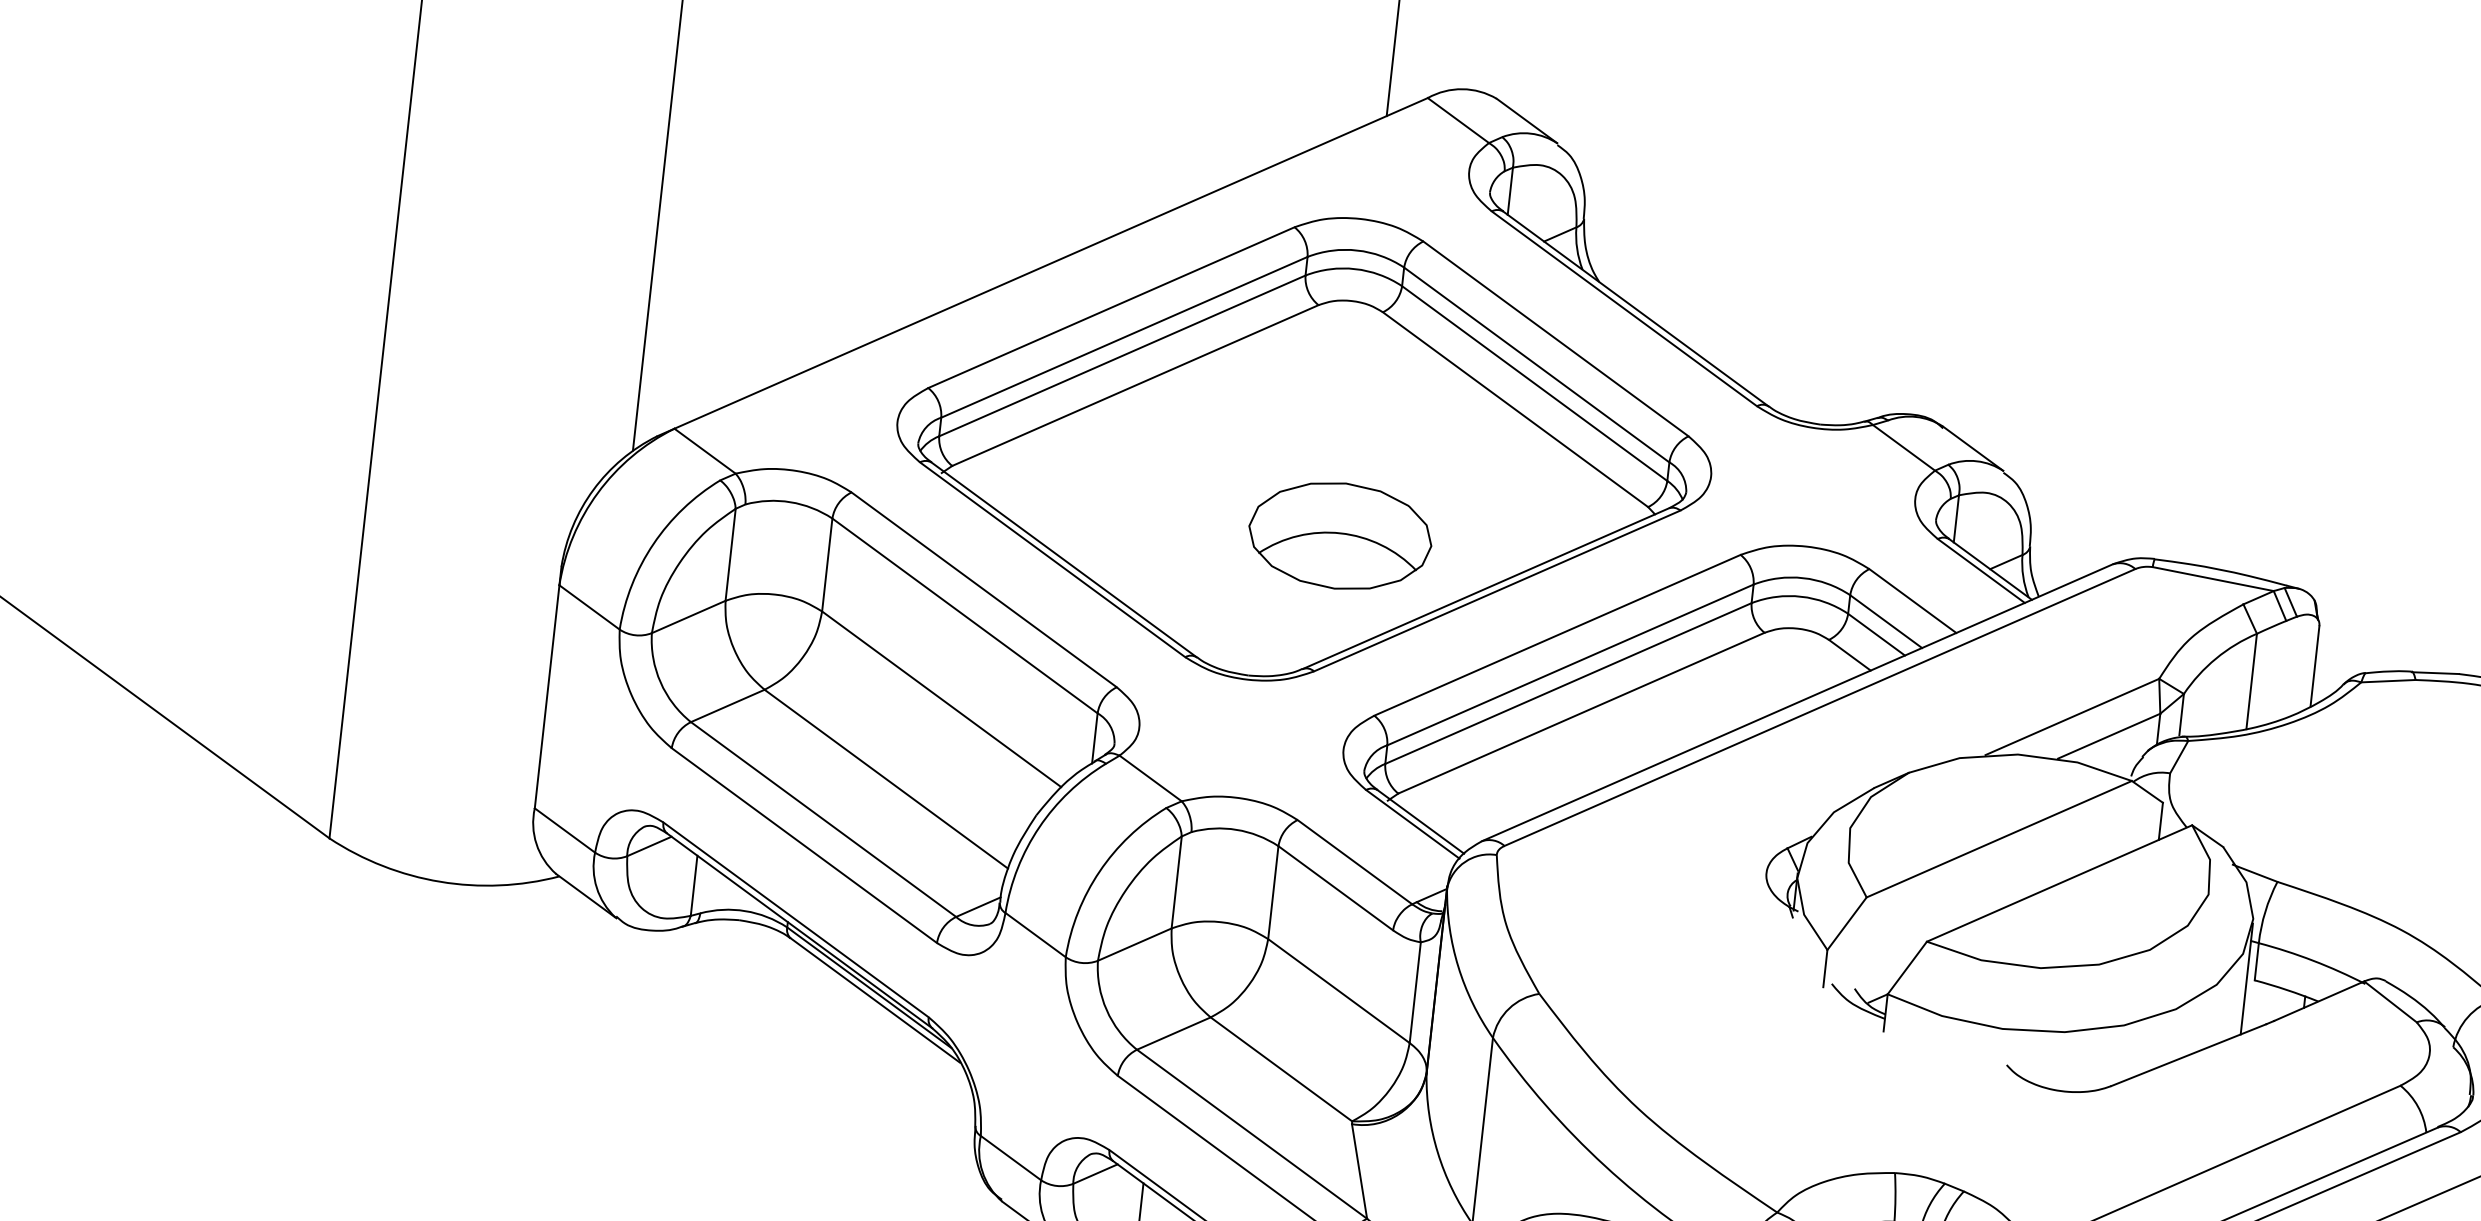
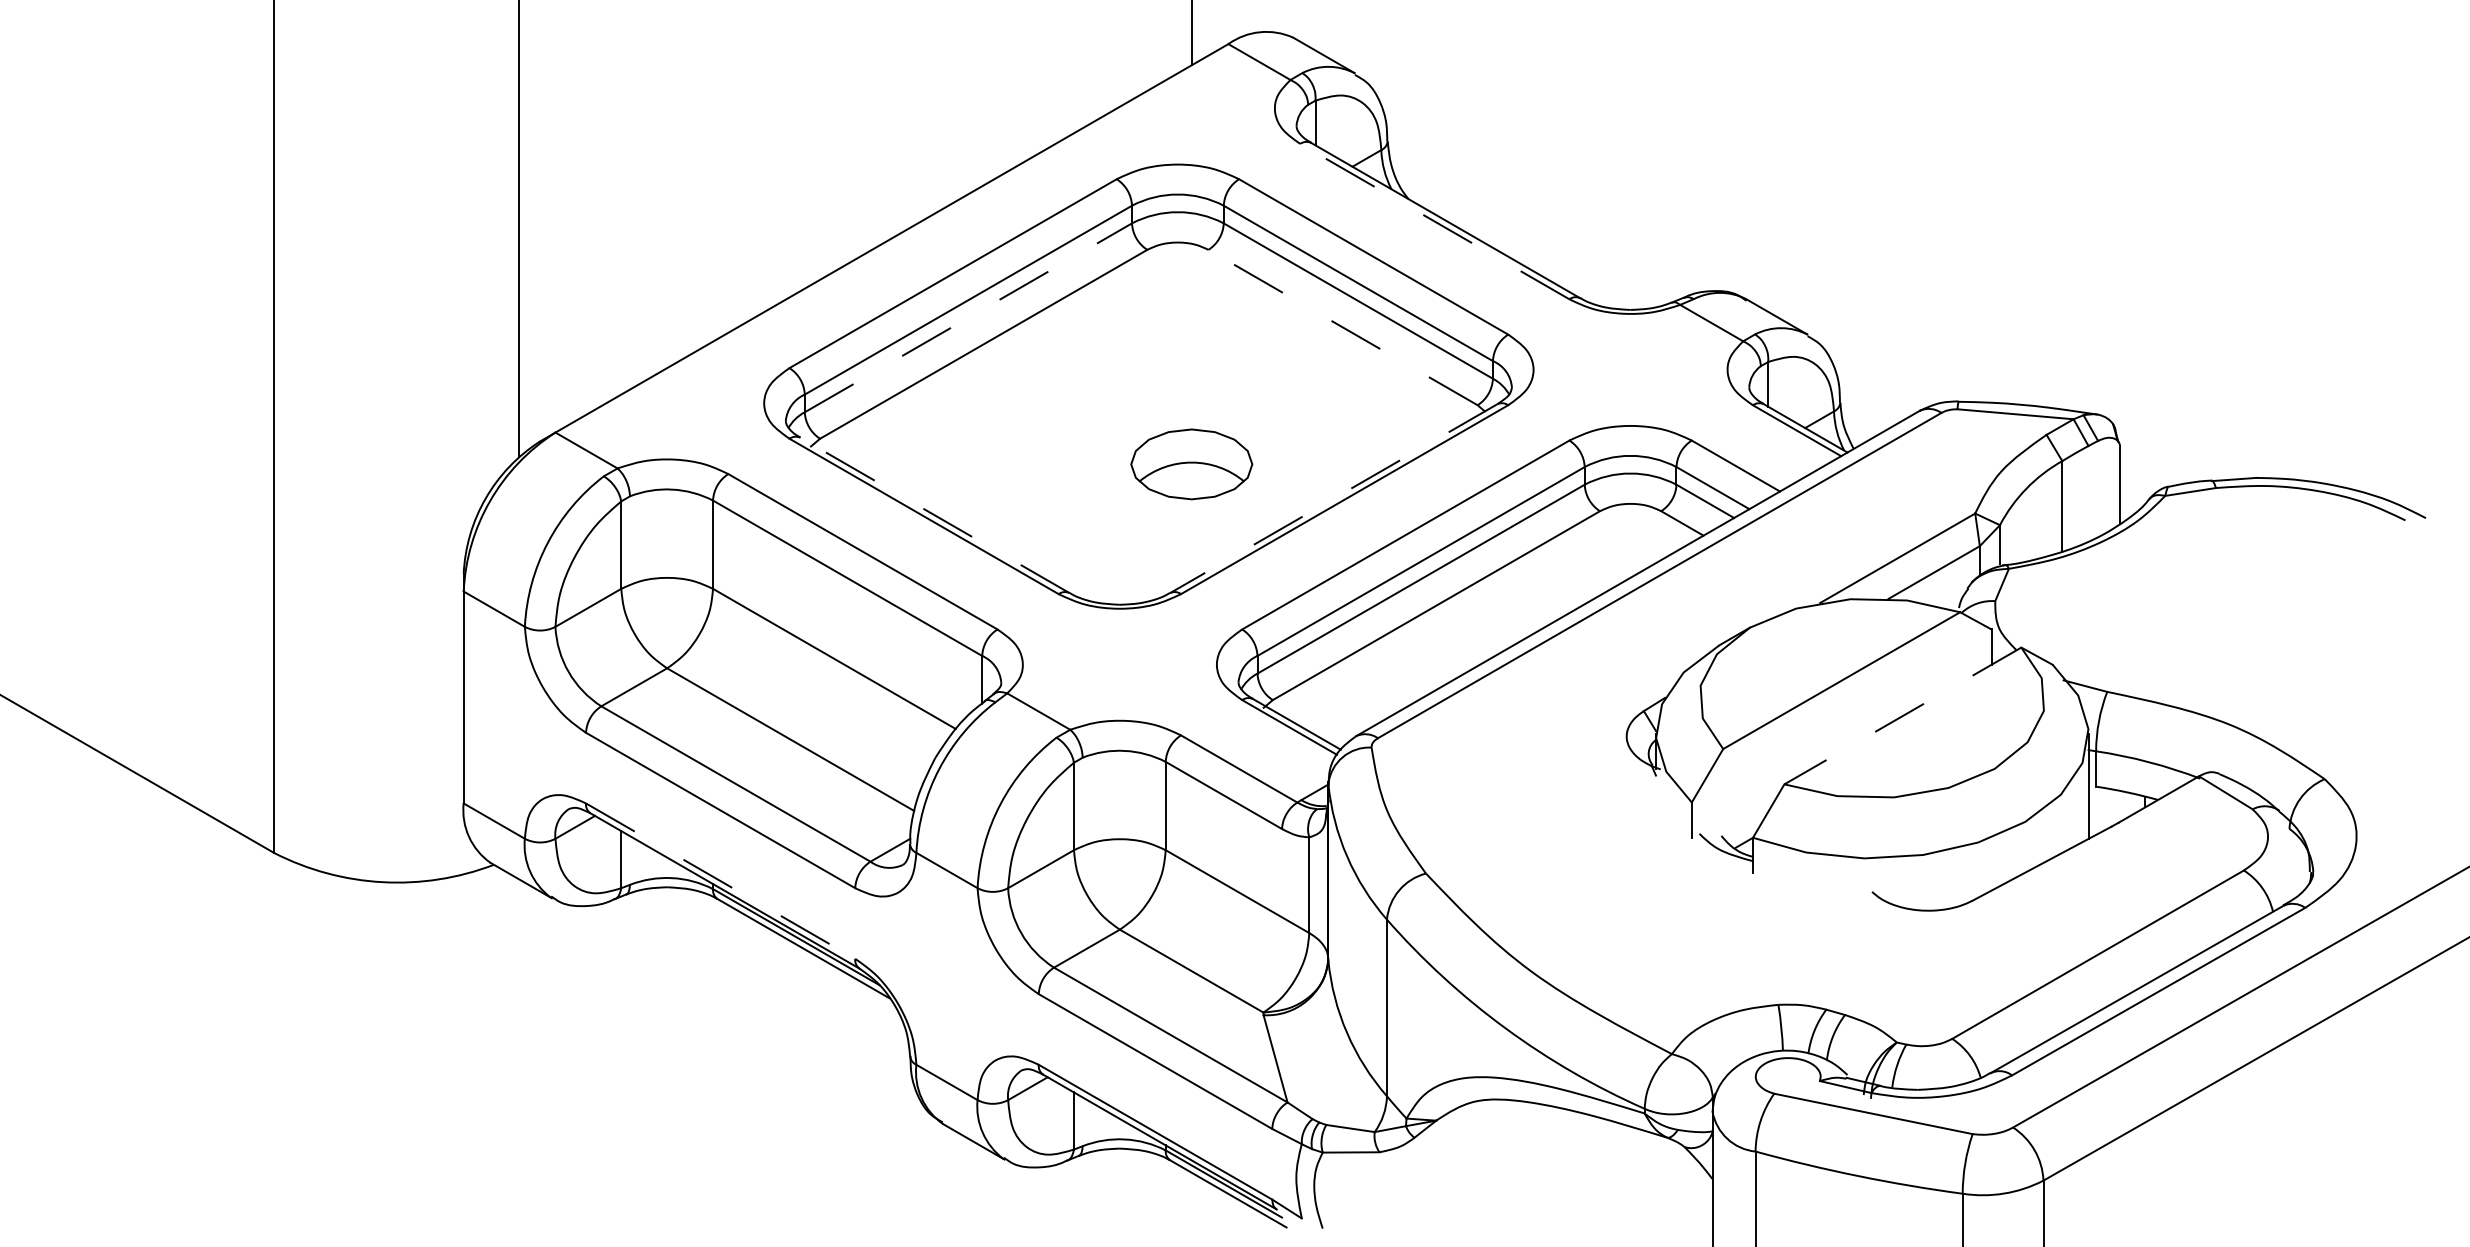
line: (1624, 308) -> (1434, 221), solid -> dashed
line: (1122, 355) -> (968, 317), solid -> dashed
line: (1514, 409) -> (1342, 327), solid -> dashed
part: (1340, 536) -> (1191, 464), size x0.7
line: (1063, 560) -> (934, 515), solid -> dashed
line: (1485, 588) -> (1333, 498), solid -> dashed
line: (2059, 882) -> (1902, 715), solid -> dashed
line: (797, 920) -> (721, 881), solid -> dashed

